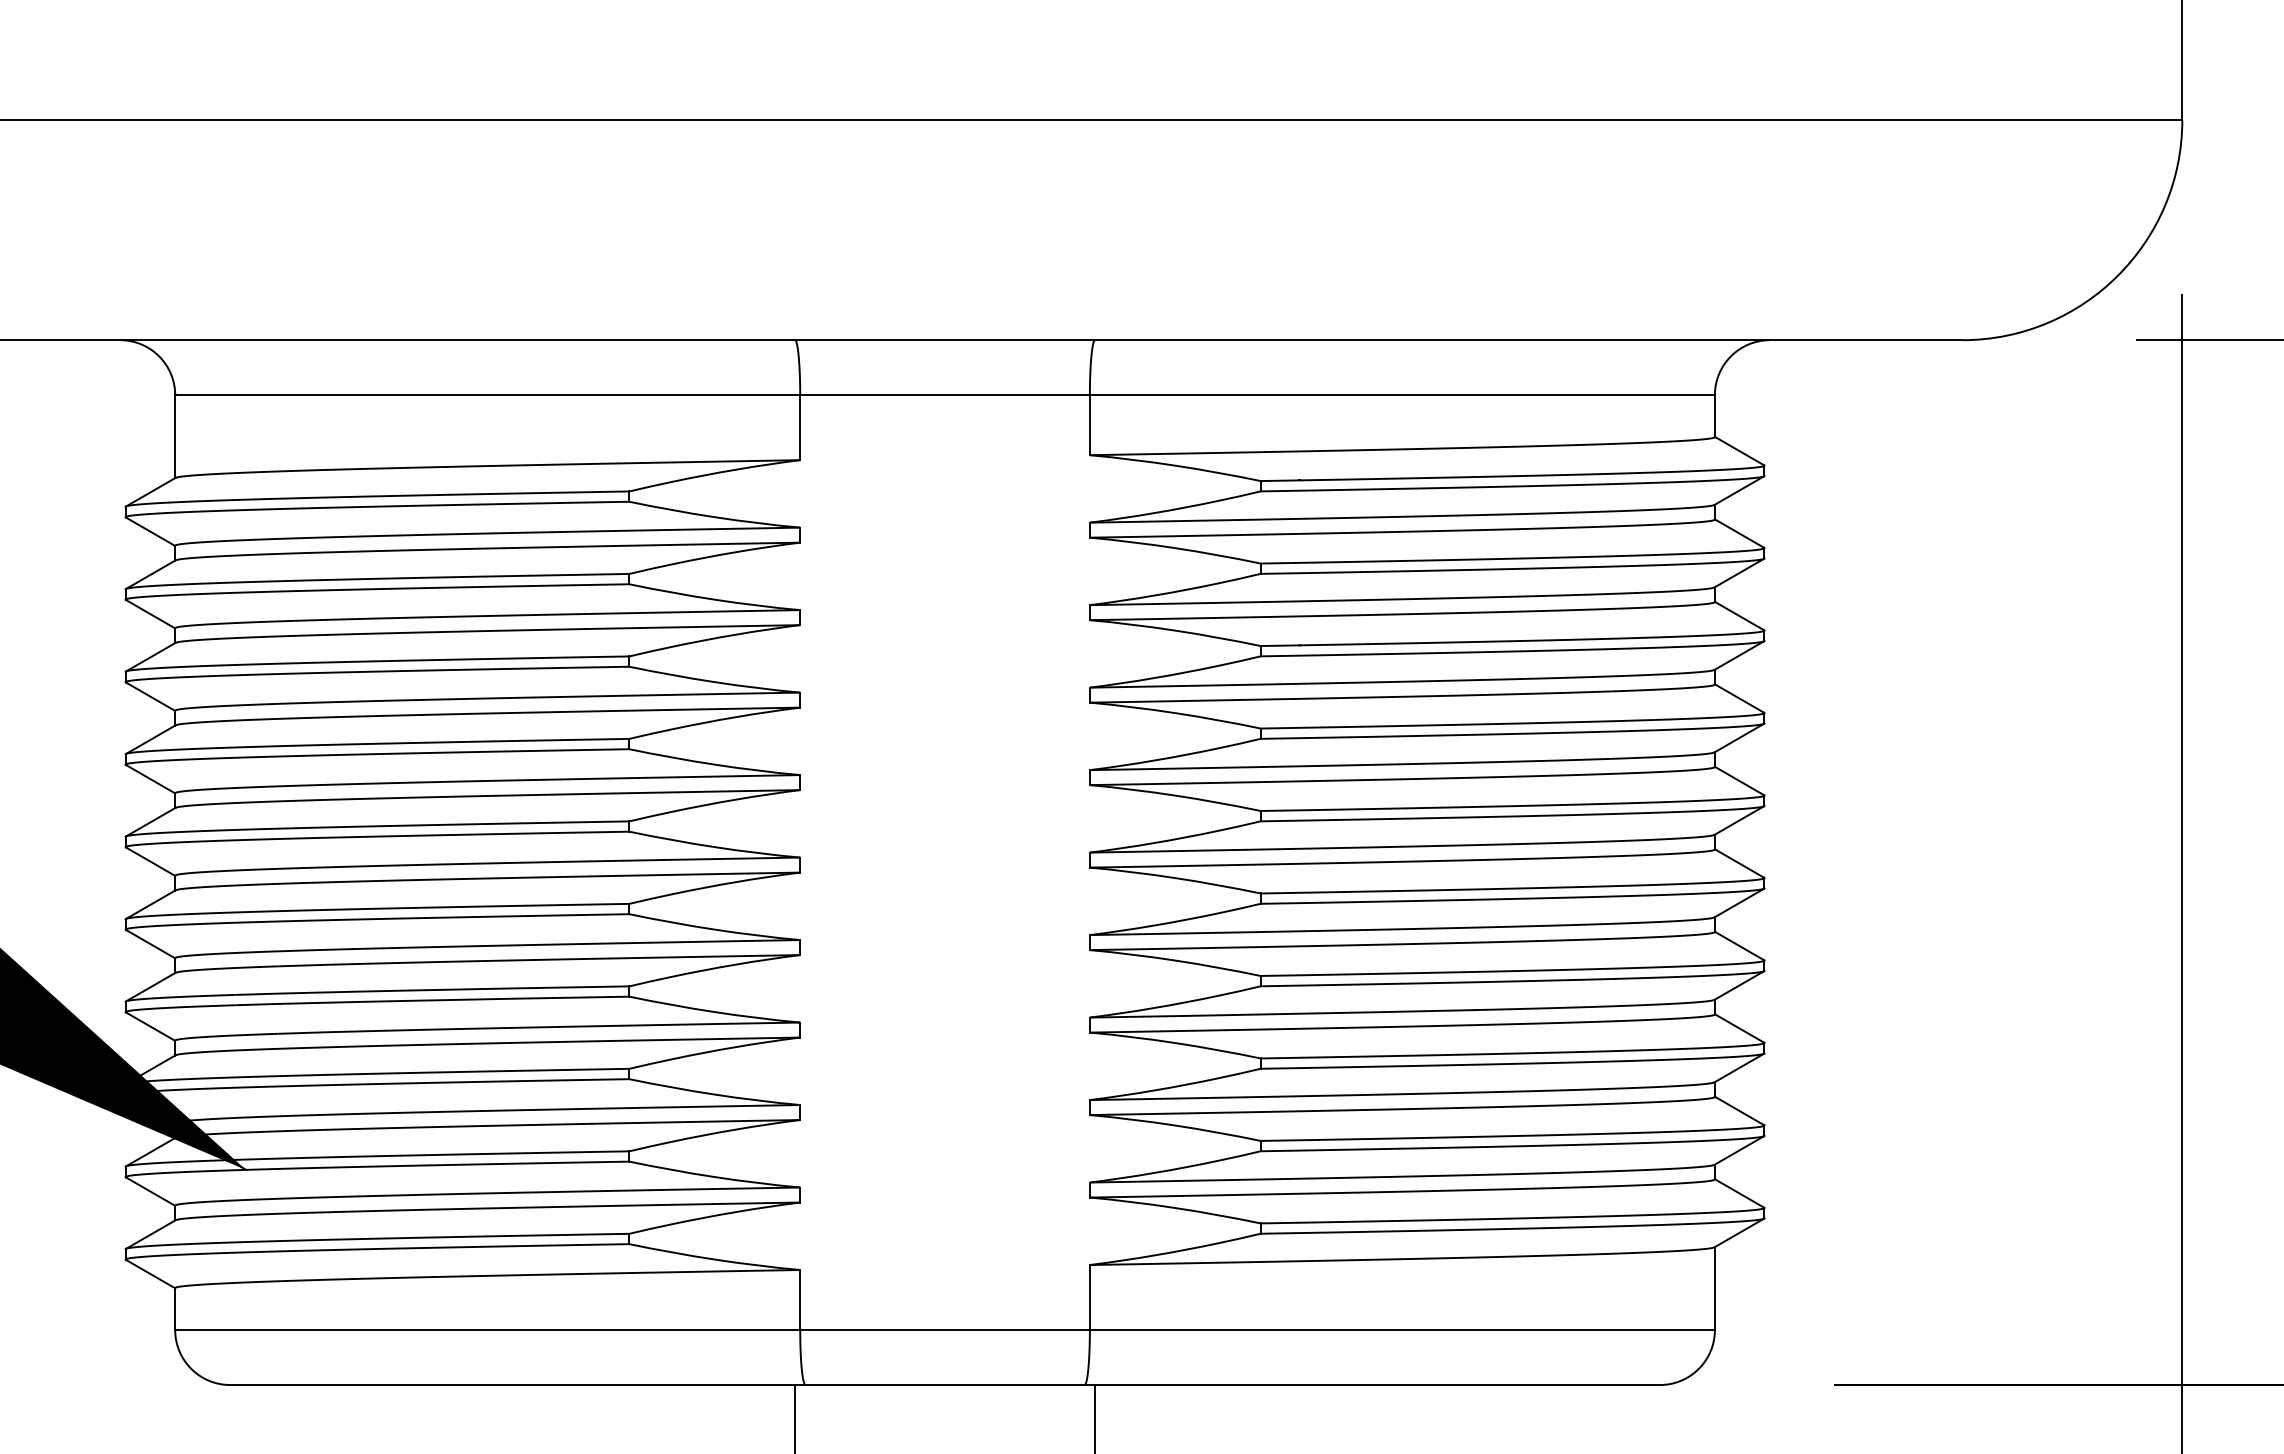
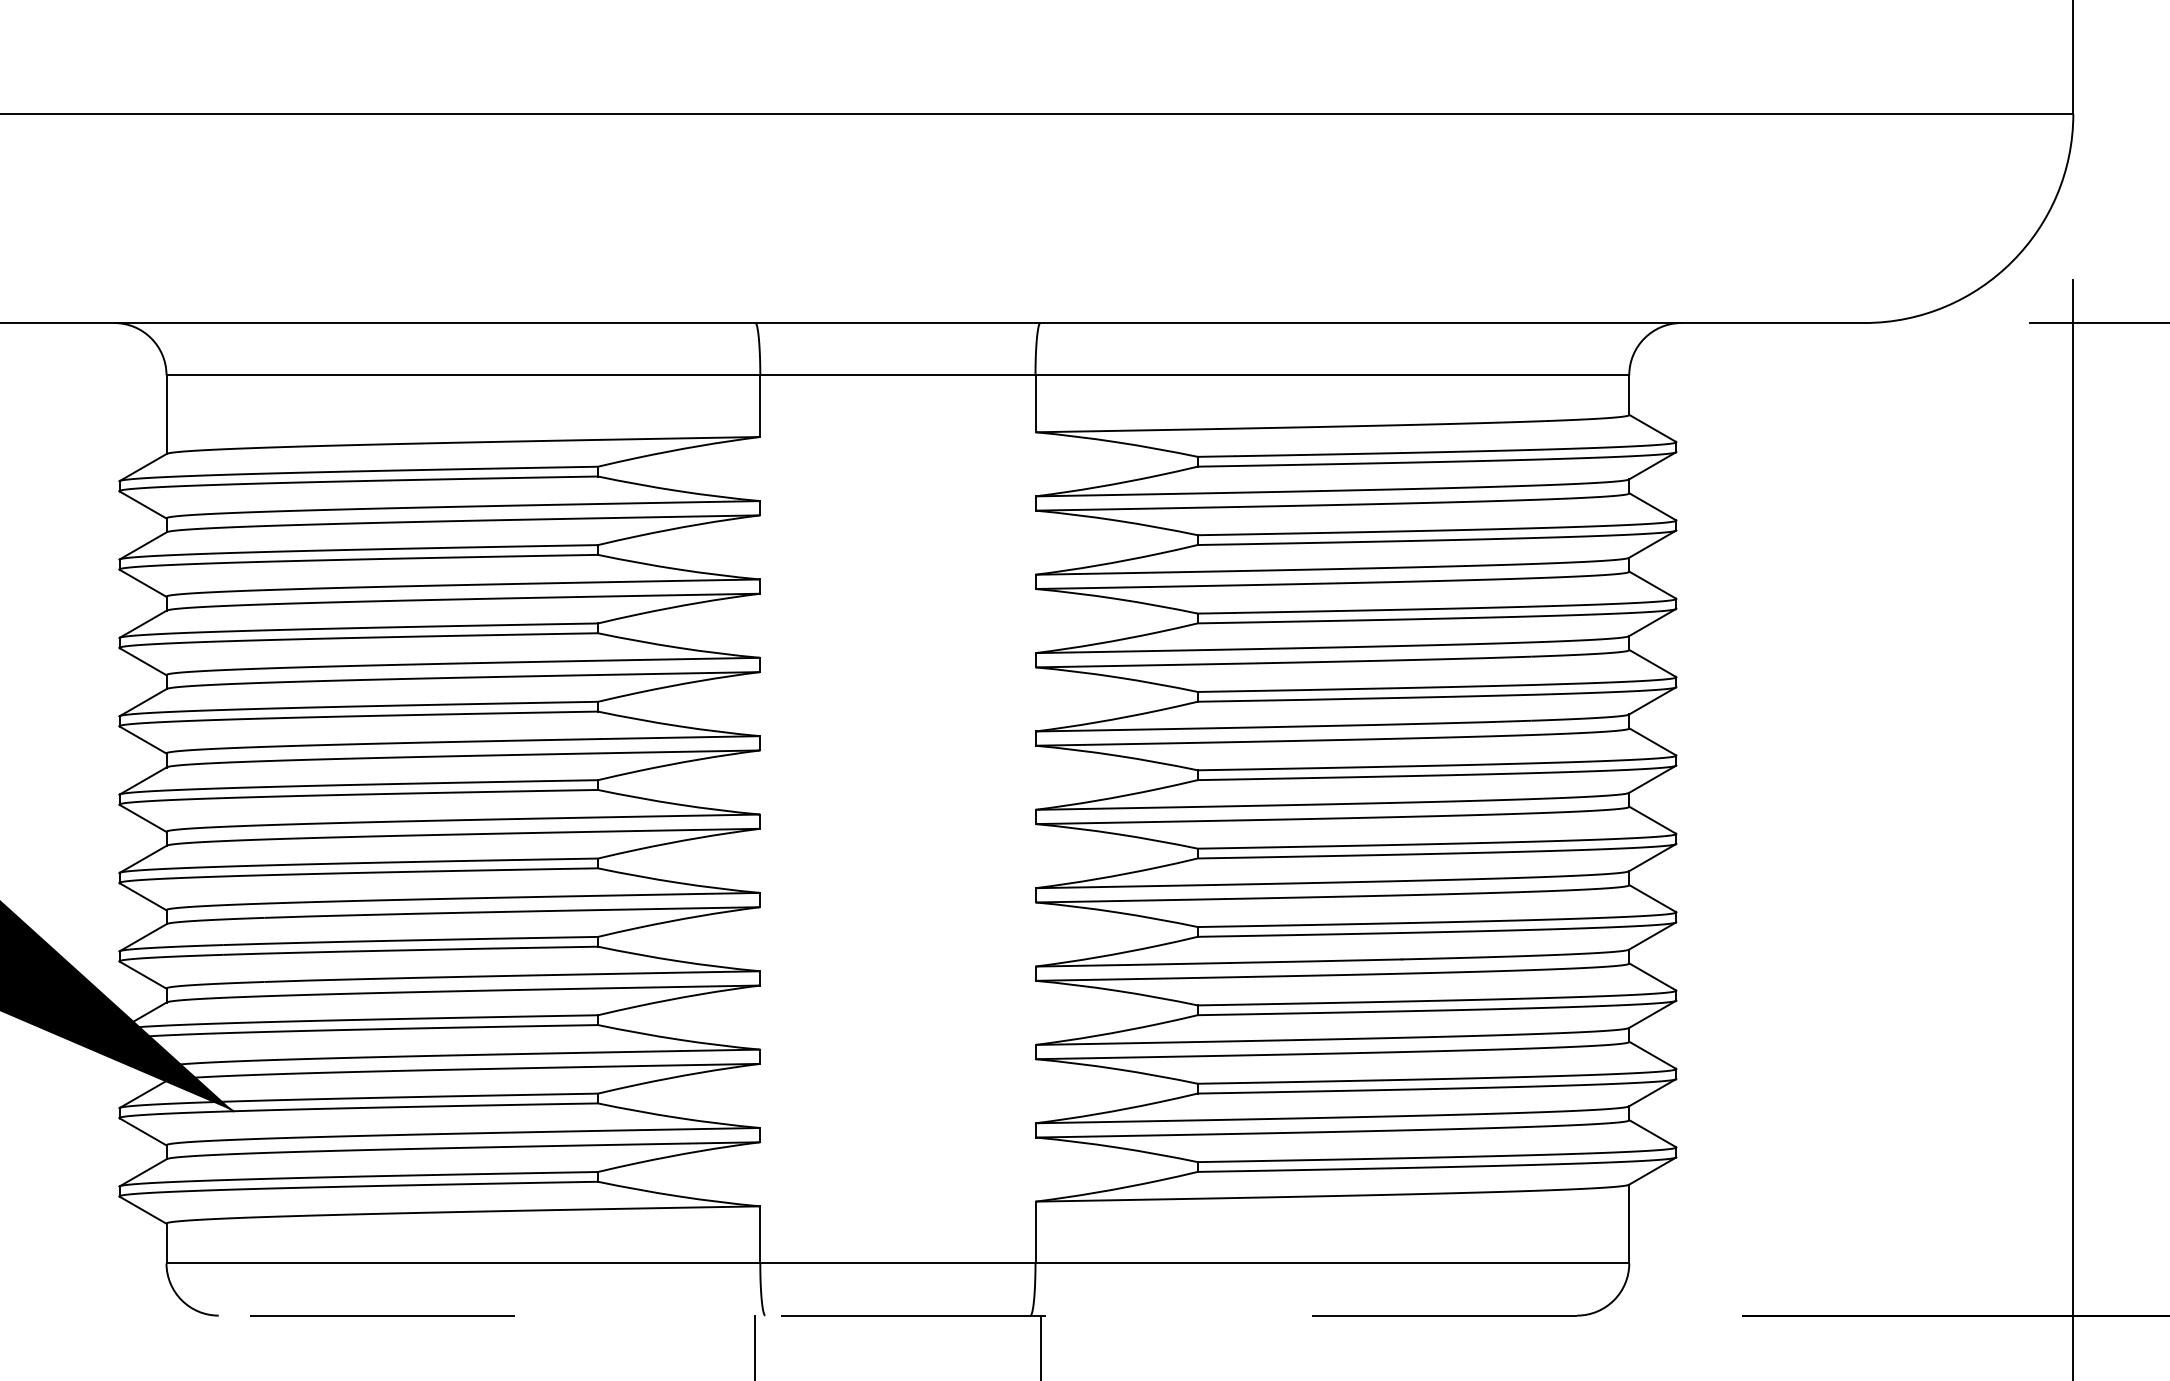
line: (944, 1384) -> (897, 1315), solid -> dashed

